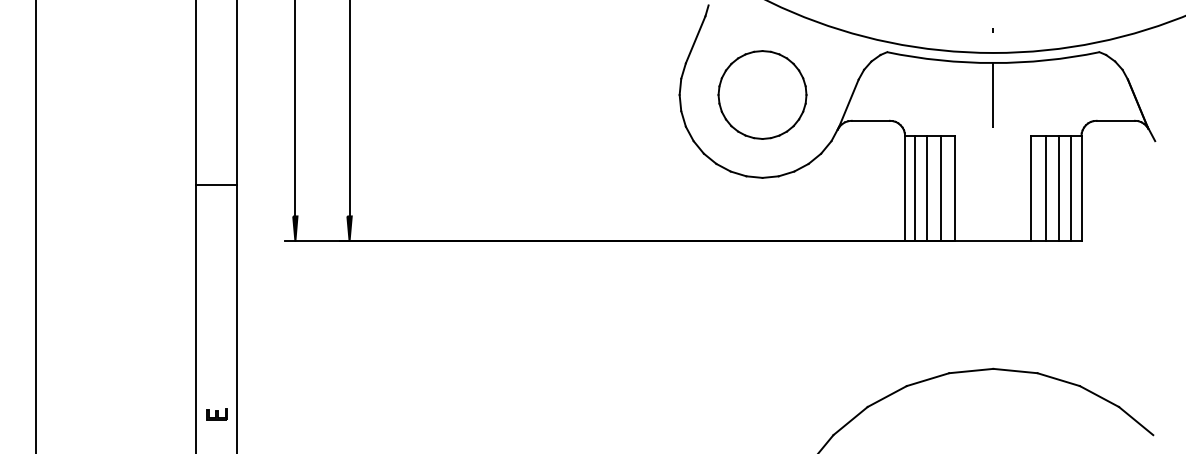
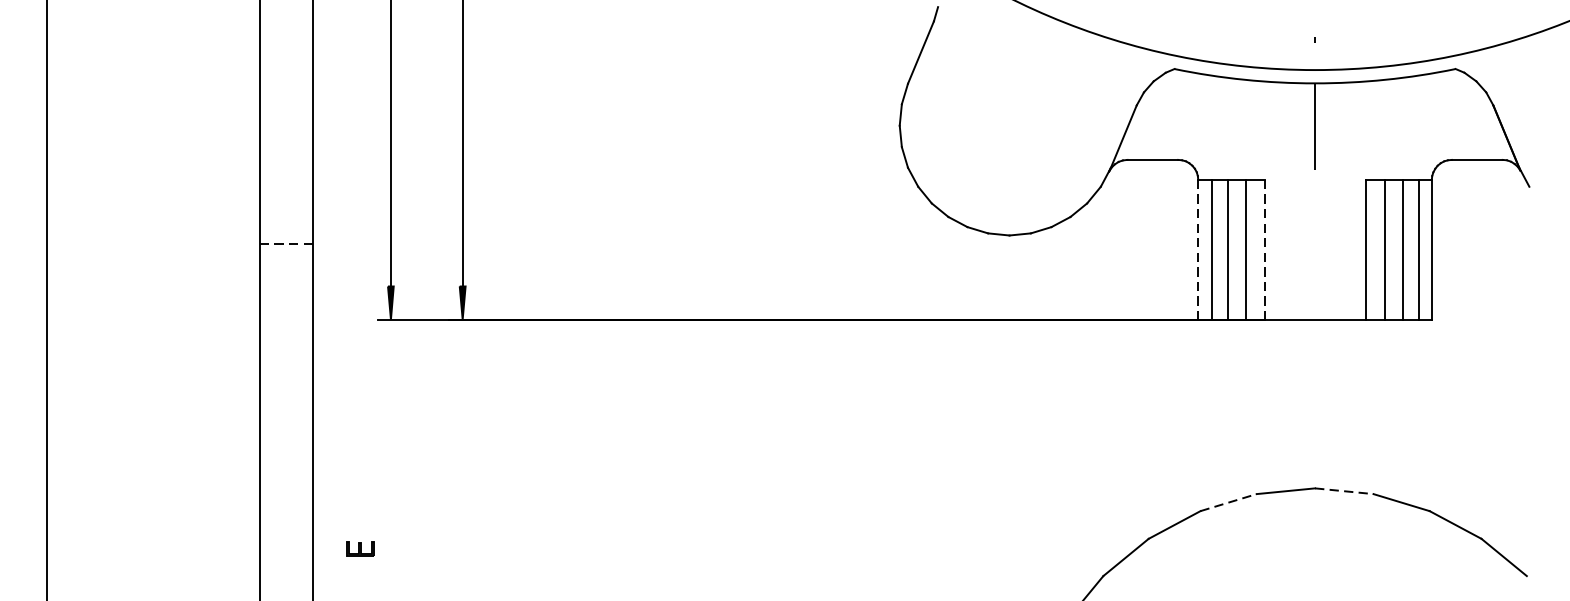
part: (762, 94) -> (1009, 125), removed
line: (216, 184) -> (286, 244), solid -> dashed
line: (905, 188) -> (1198, 249), solid -> dashed
line: (955, 188) -> (1264, 249), solid -> dashed
line: (1015, 371) -> (1344, 491), solid -> dashed
line: (928, 379) -> (1229, 502), solid -> dashed
part: (216, 414) -> (359, 548), moved

